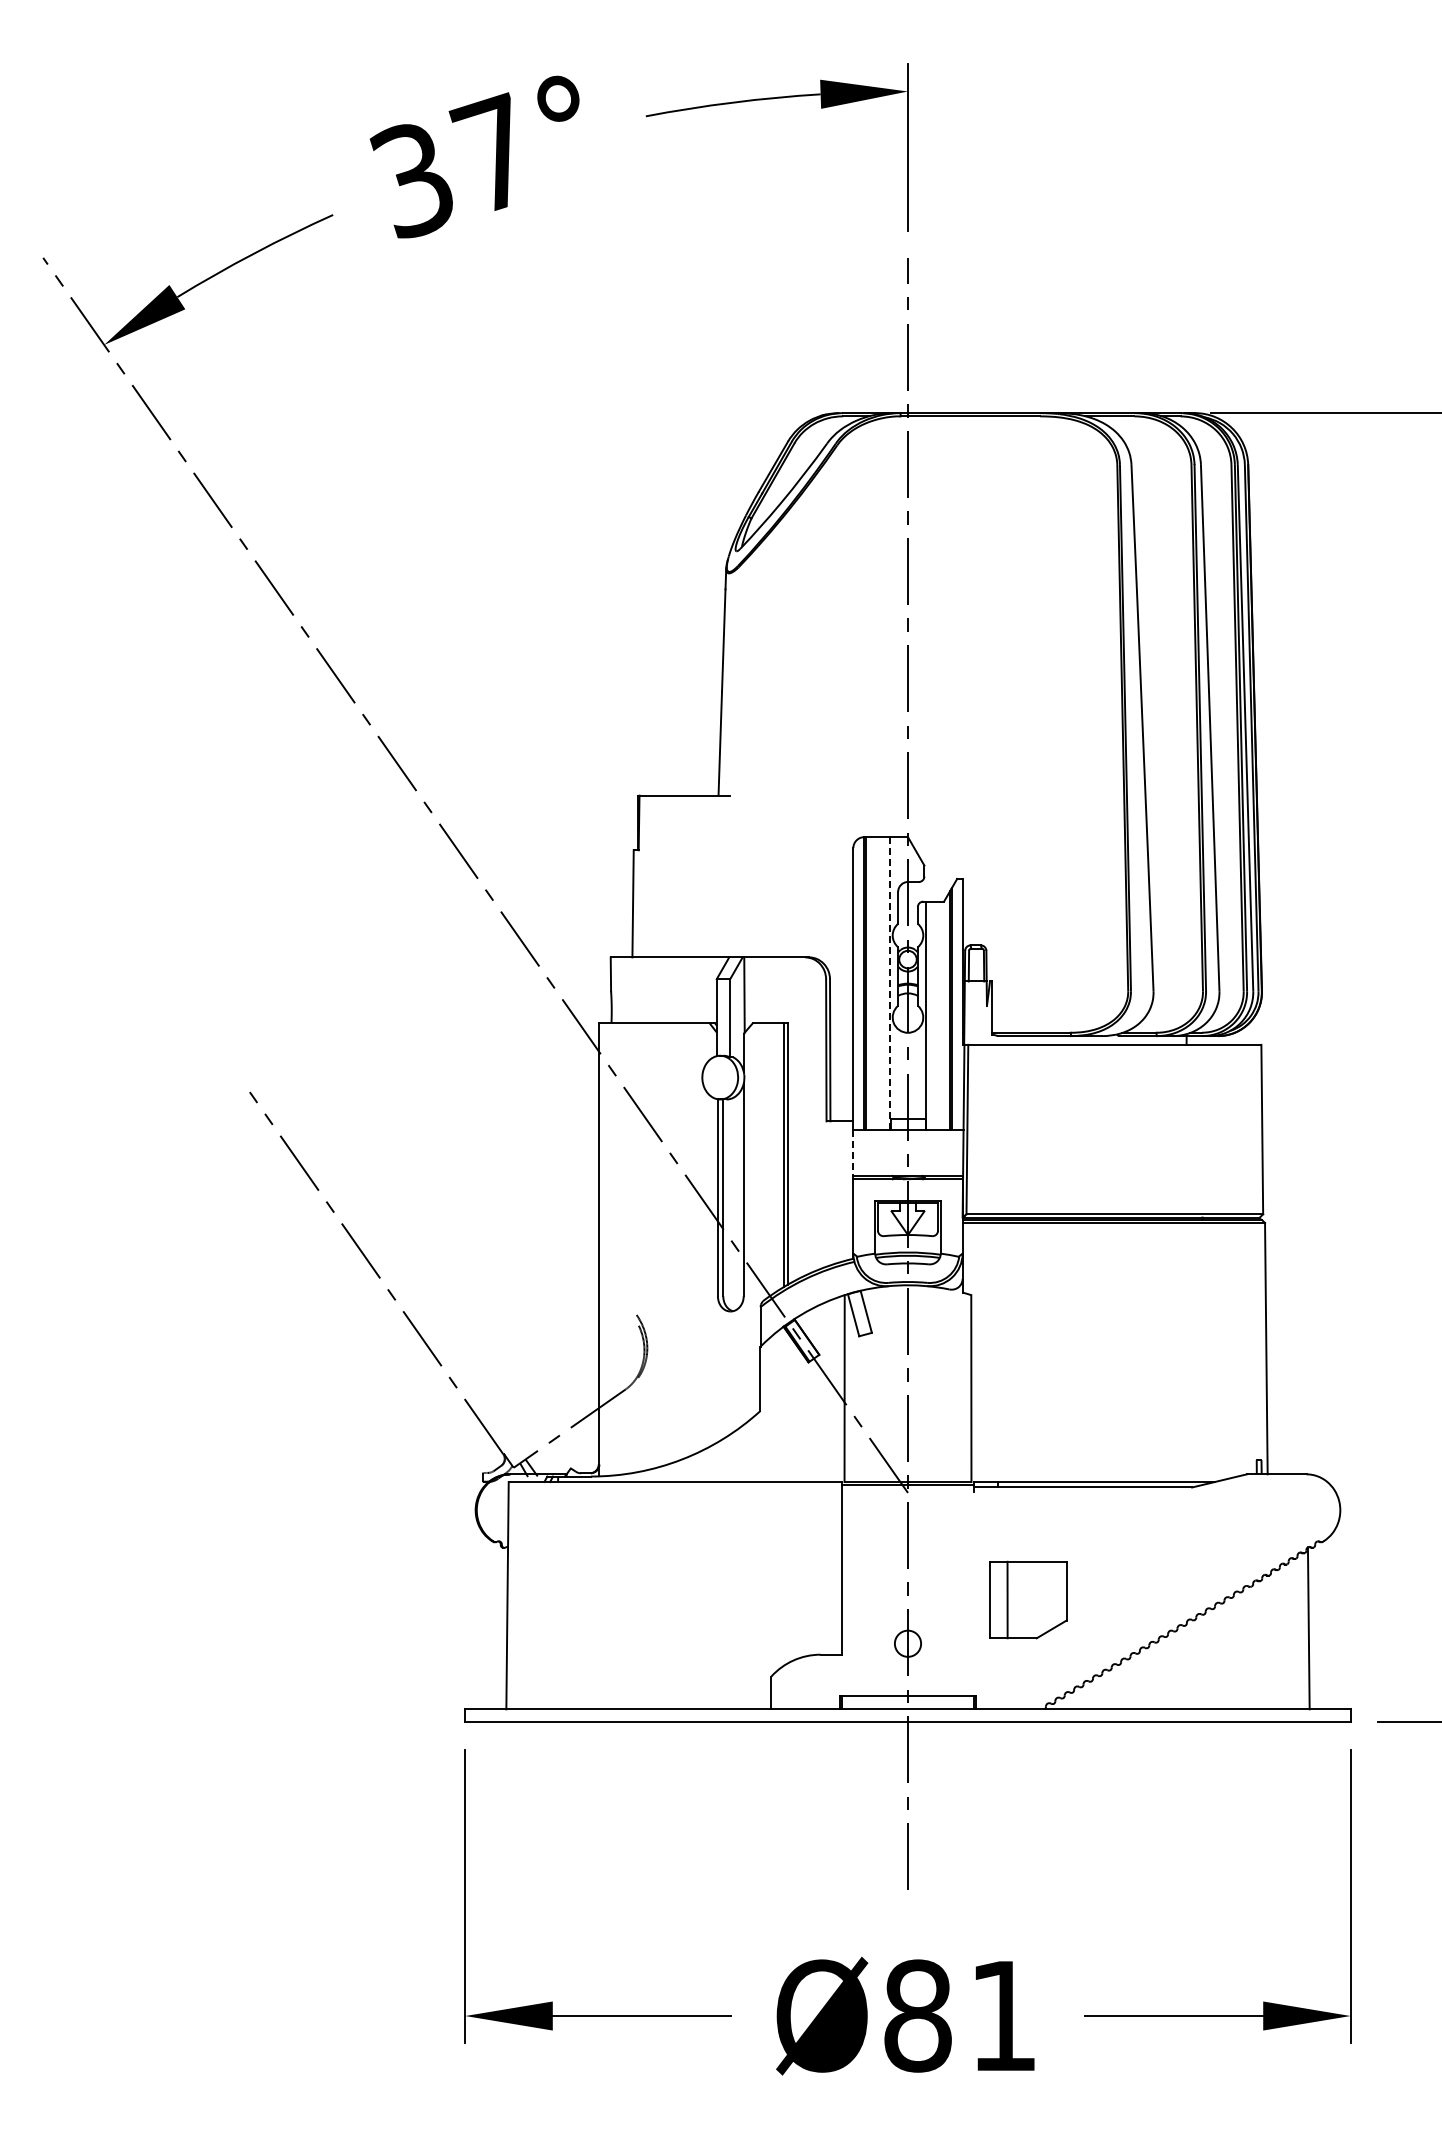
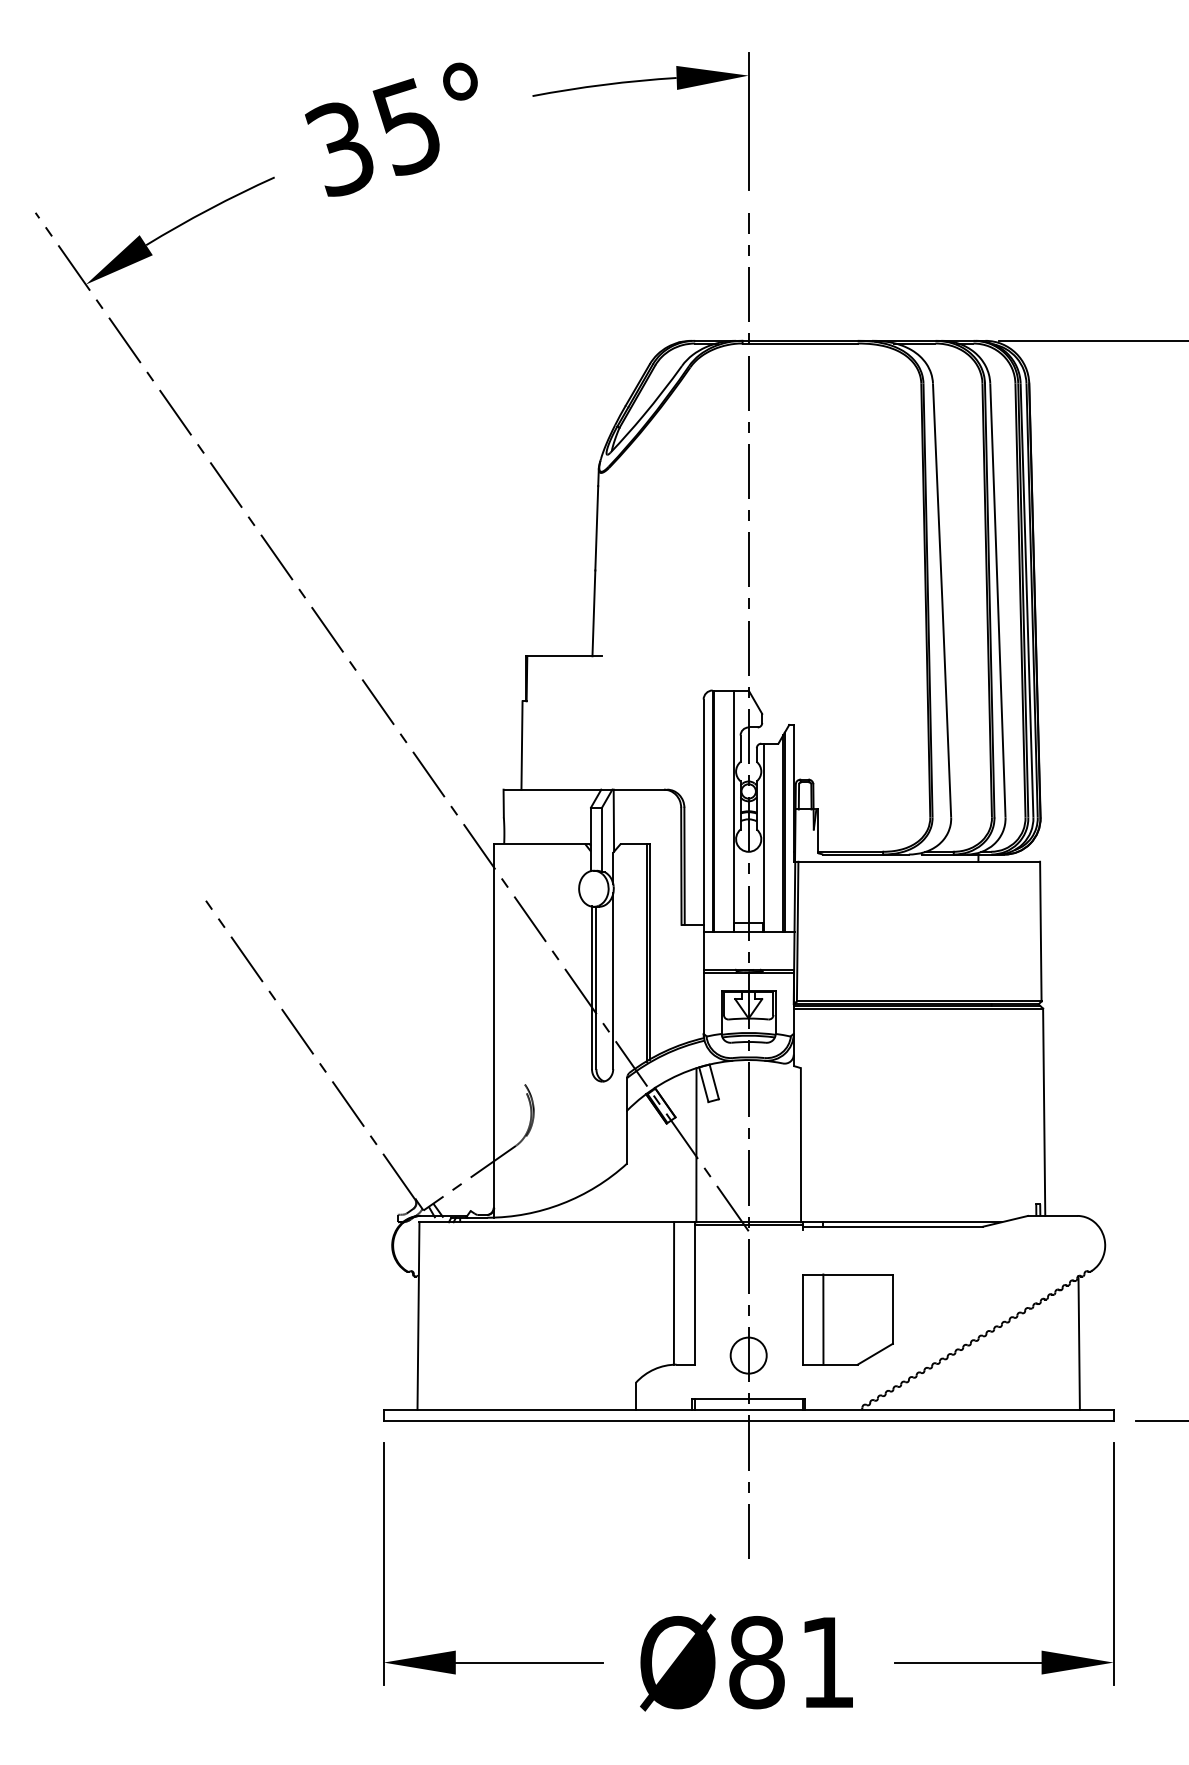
text: (490, 152) -> (404, 125), 37° -> 35°
line: (889, 983) -> (733, 811), dashed -> solid
line: (853, 1153) -> (703, 951), dashed -> solid
line: (817, 1568) -> (674, 1293), added
part: (1028, 1599) -> (848, 1319), size x1.43
circle: (907, 1643) -> (748, 1355), size x1.67

